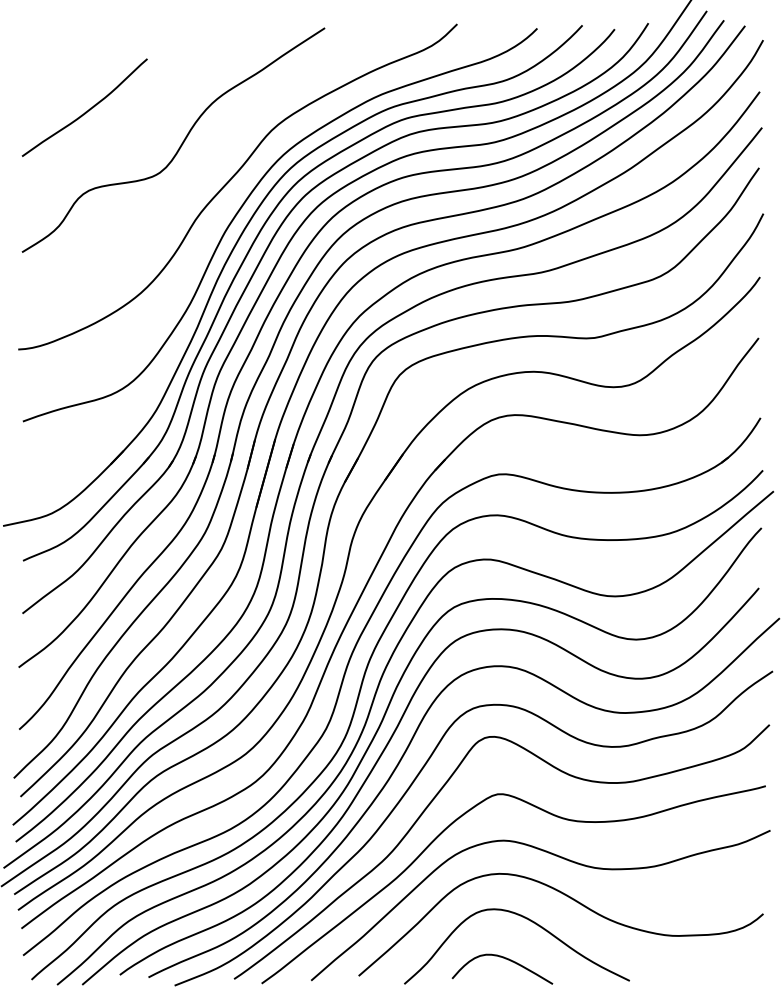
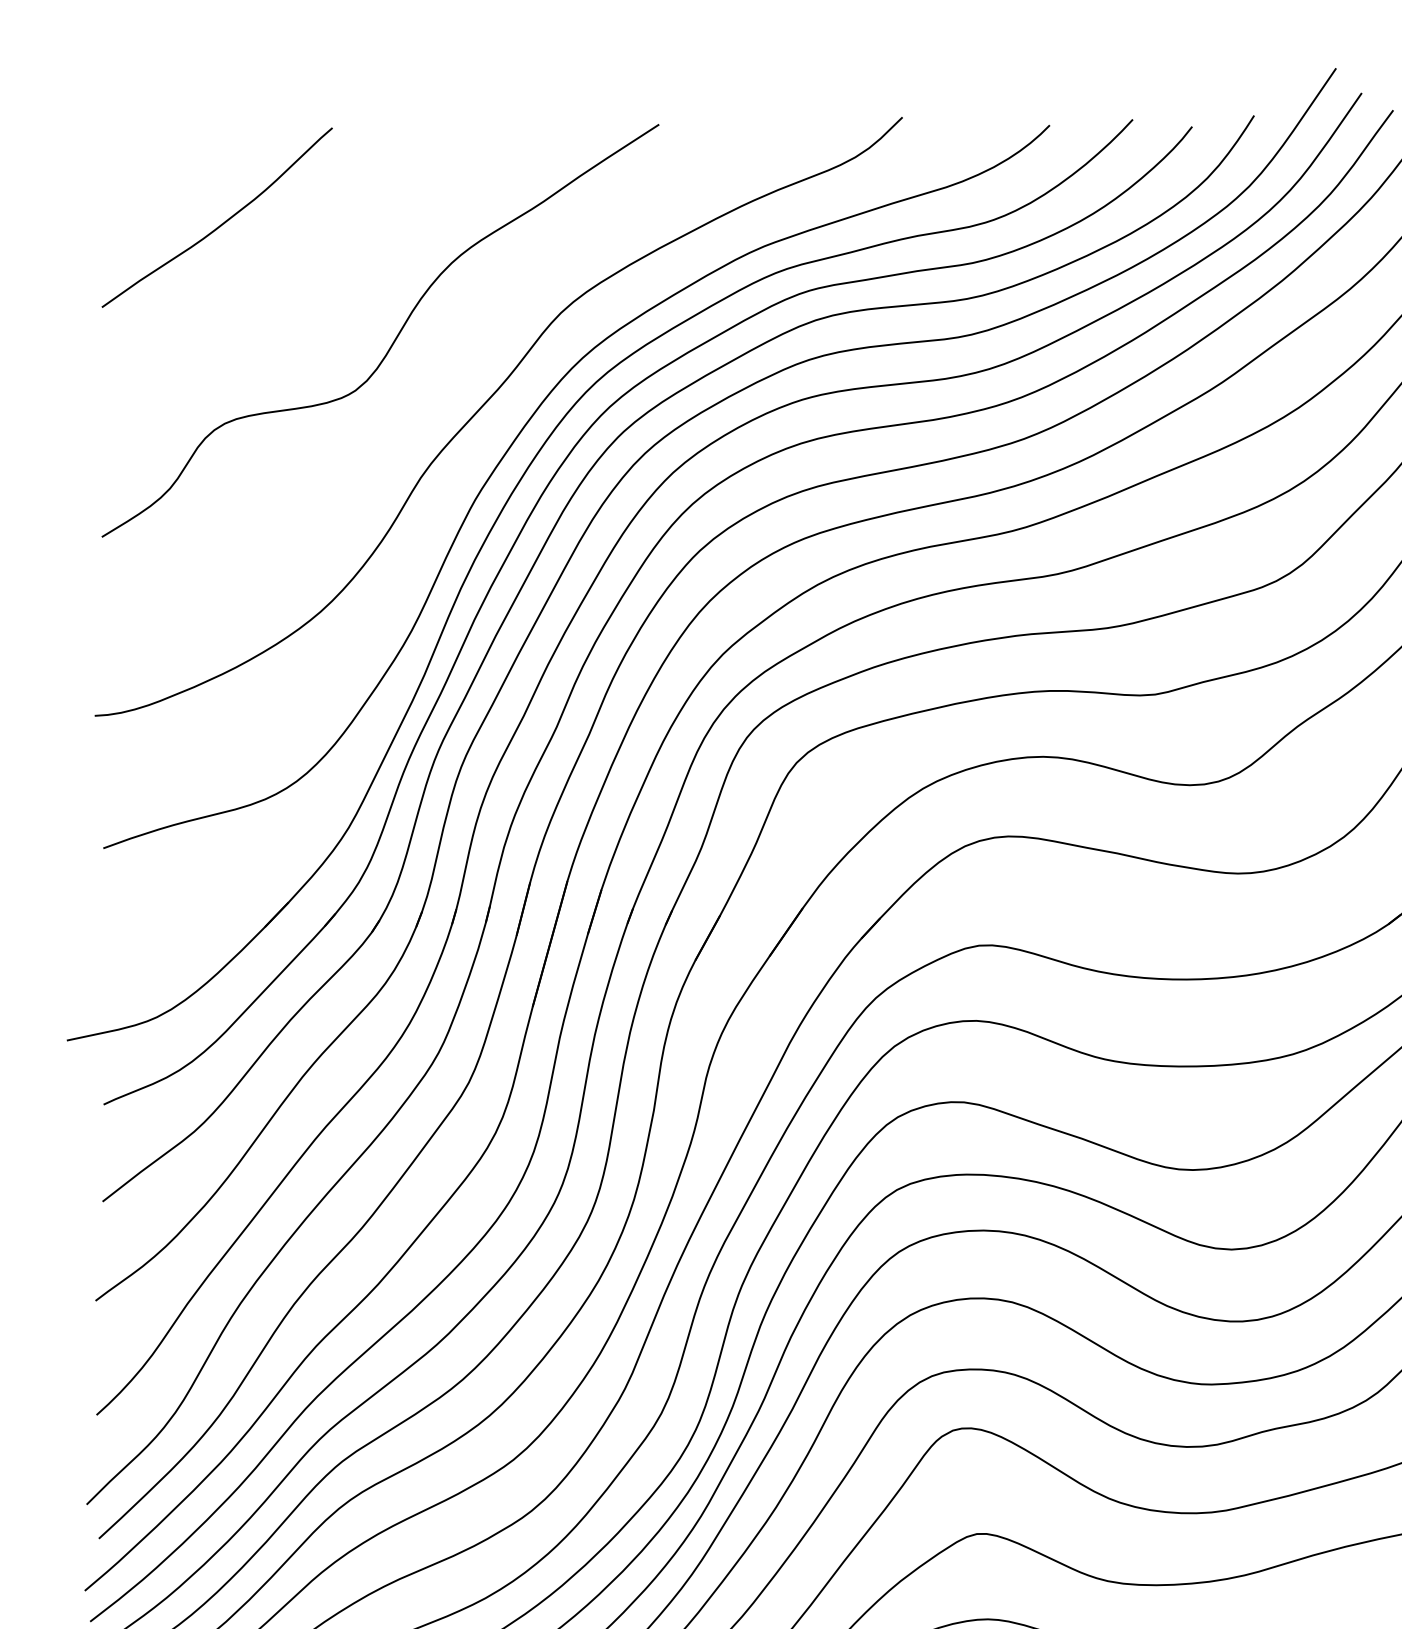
curve: (85, 111) -> (218, 224), moved

